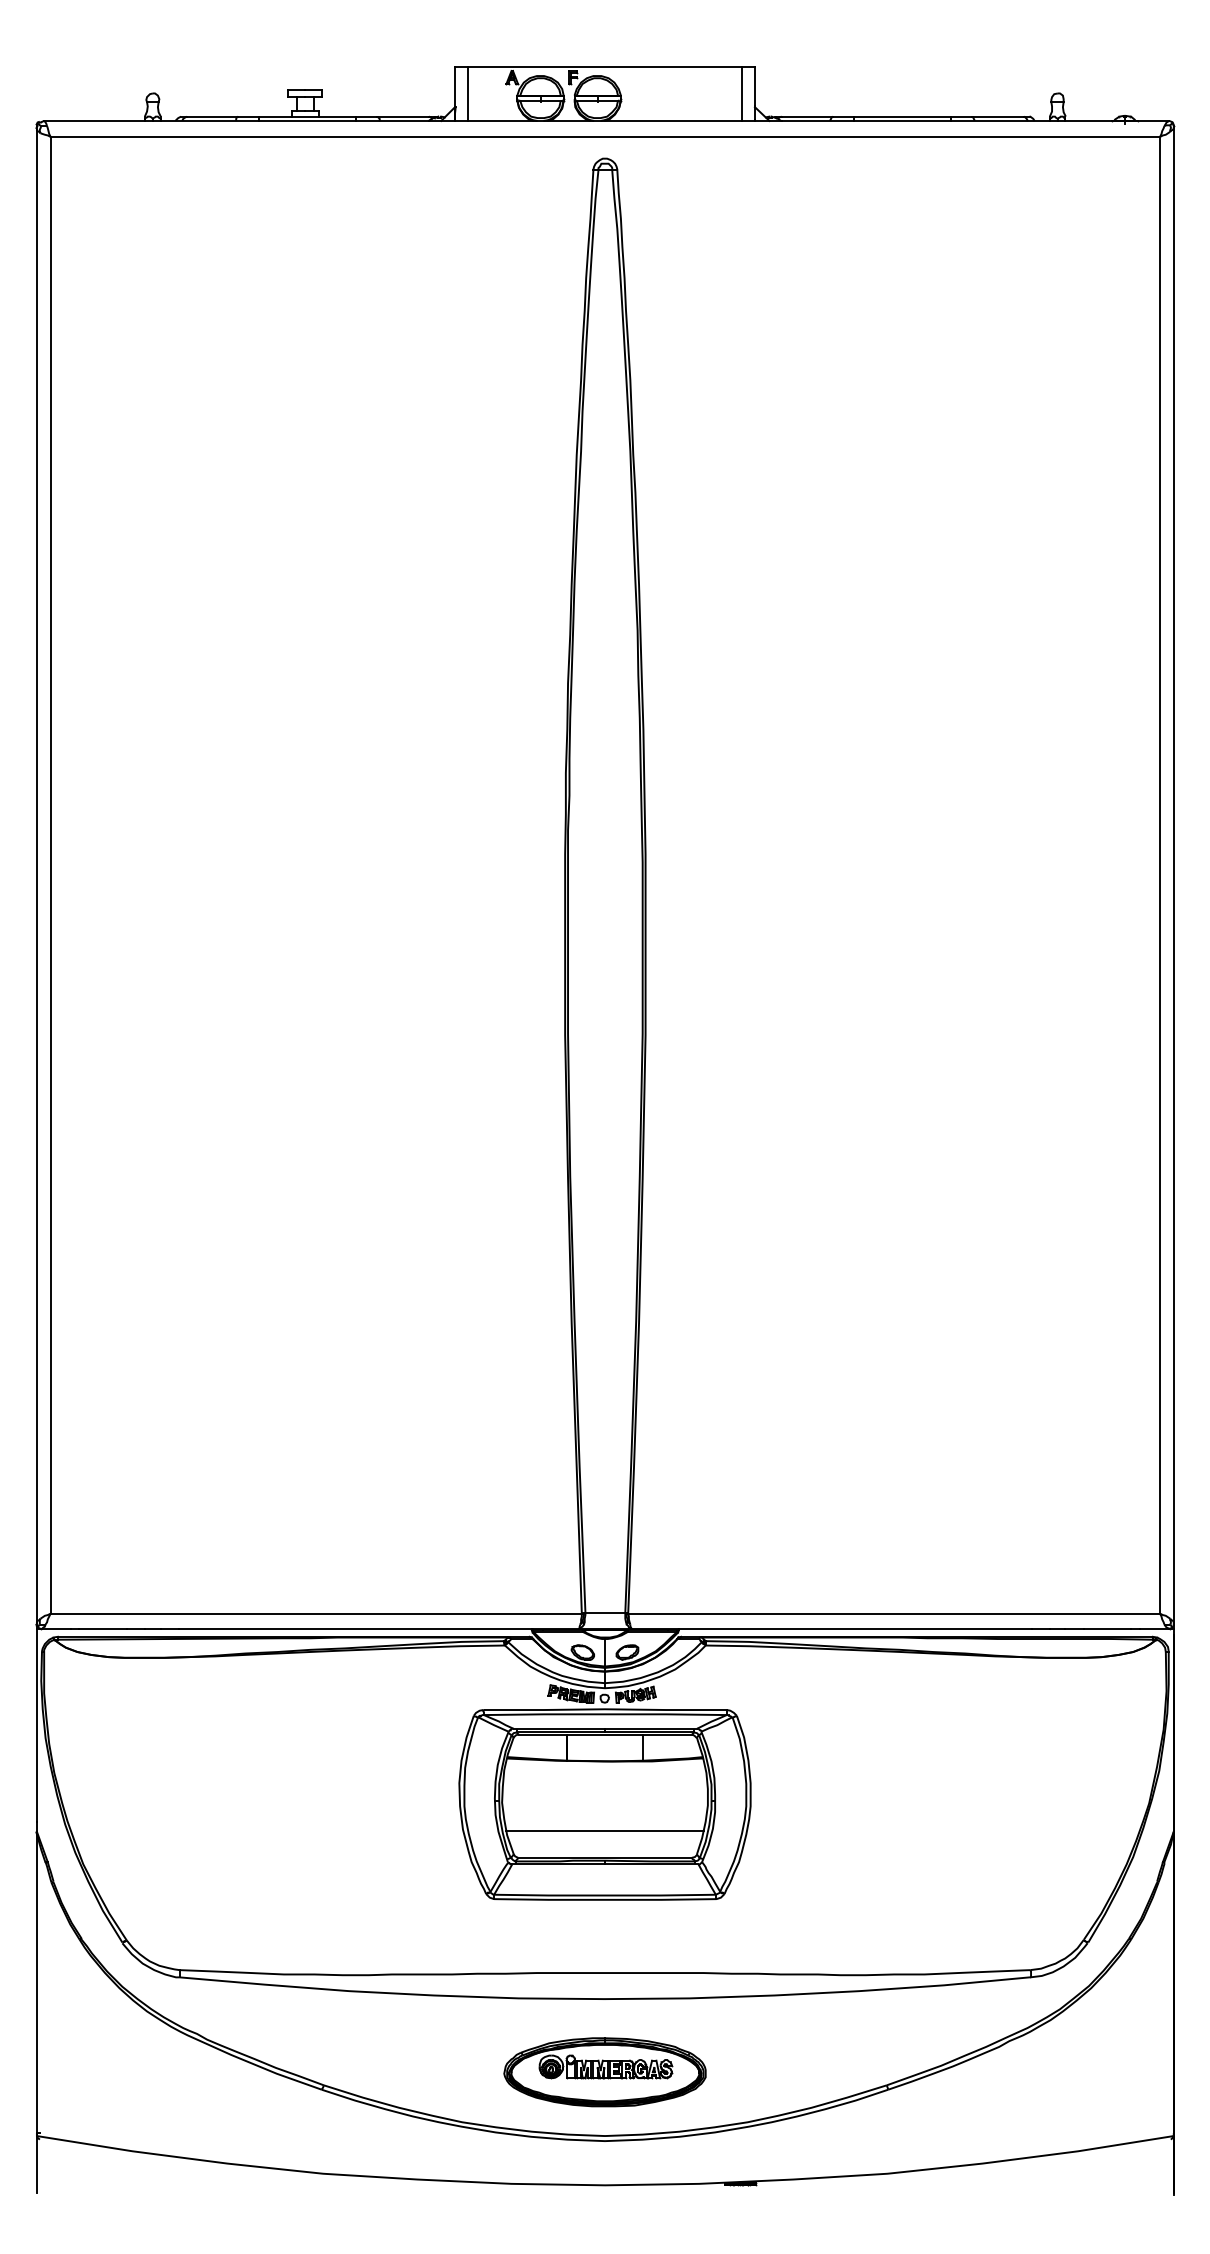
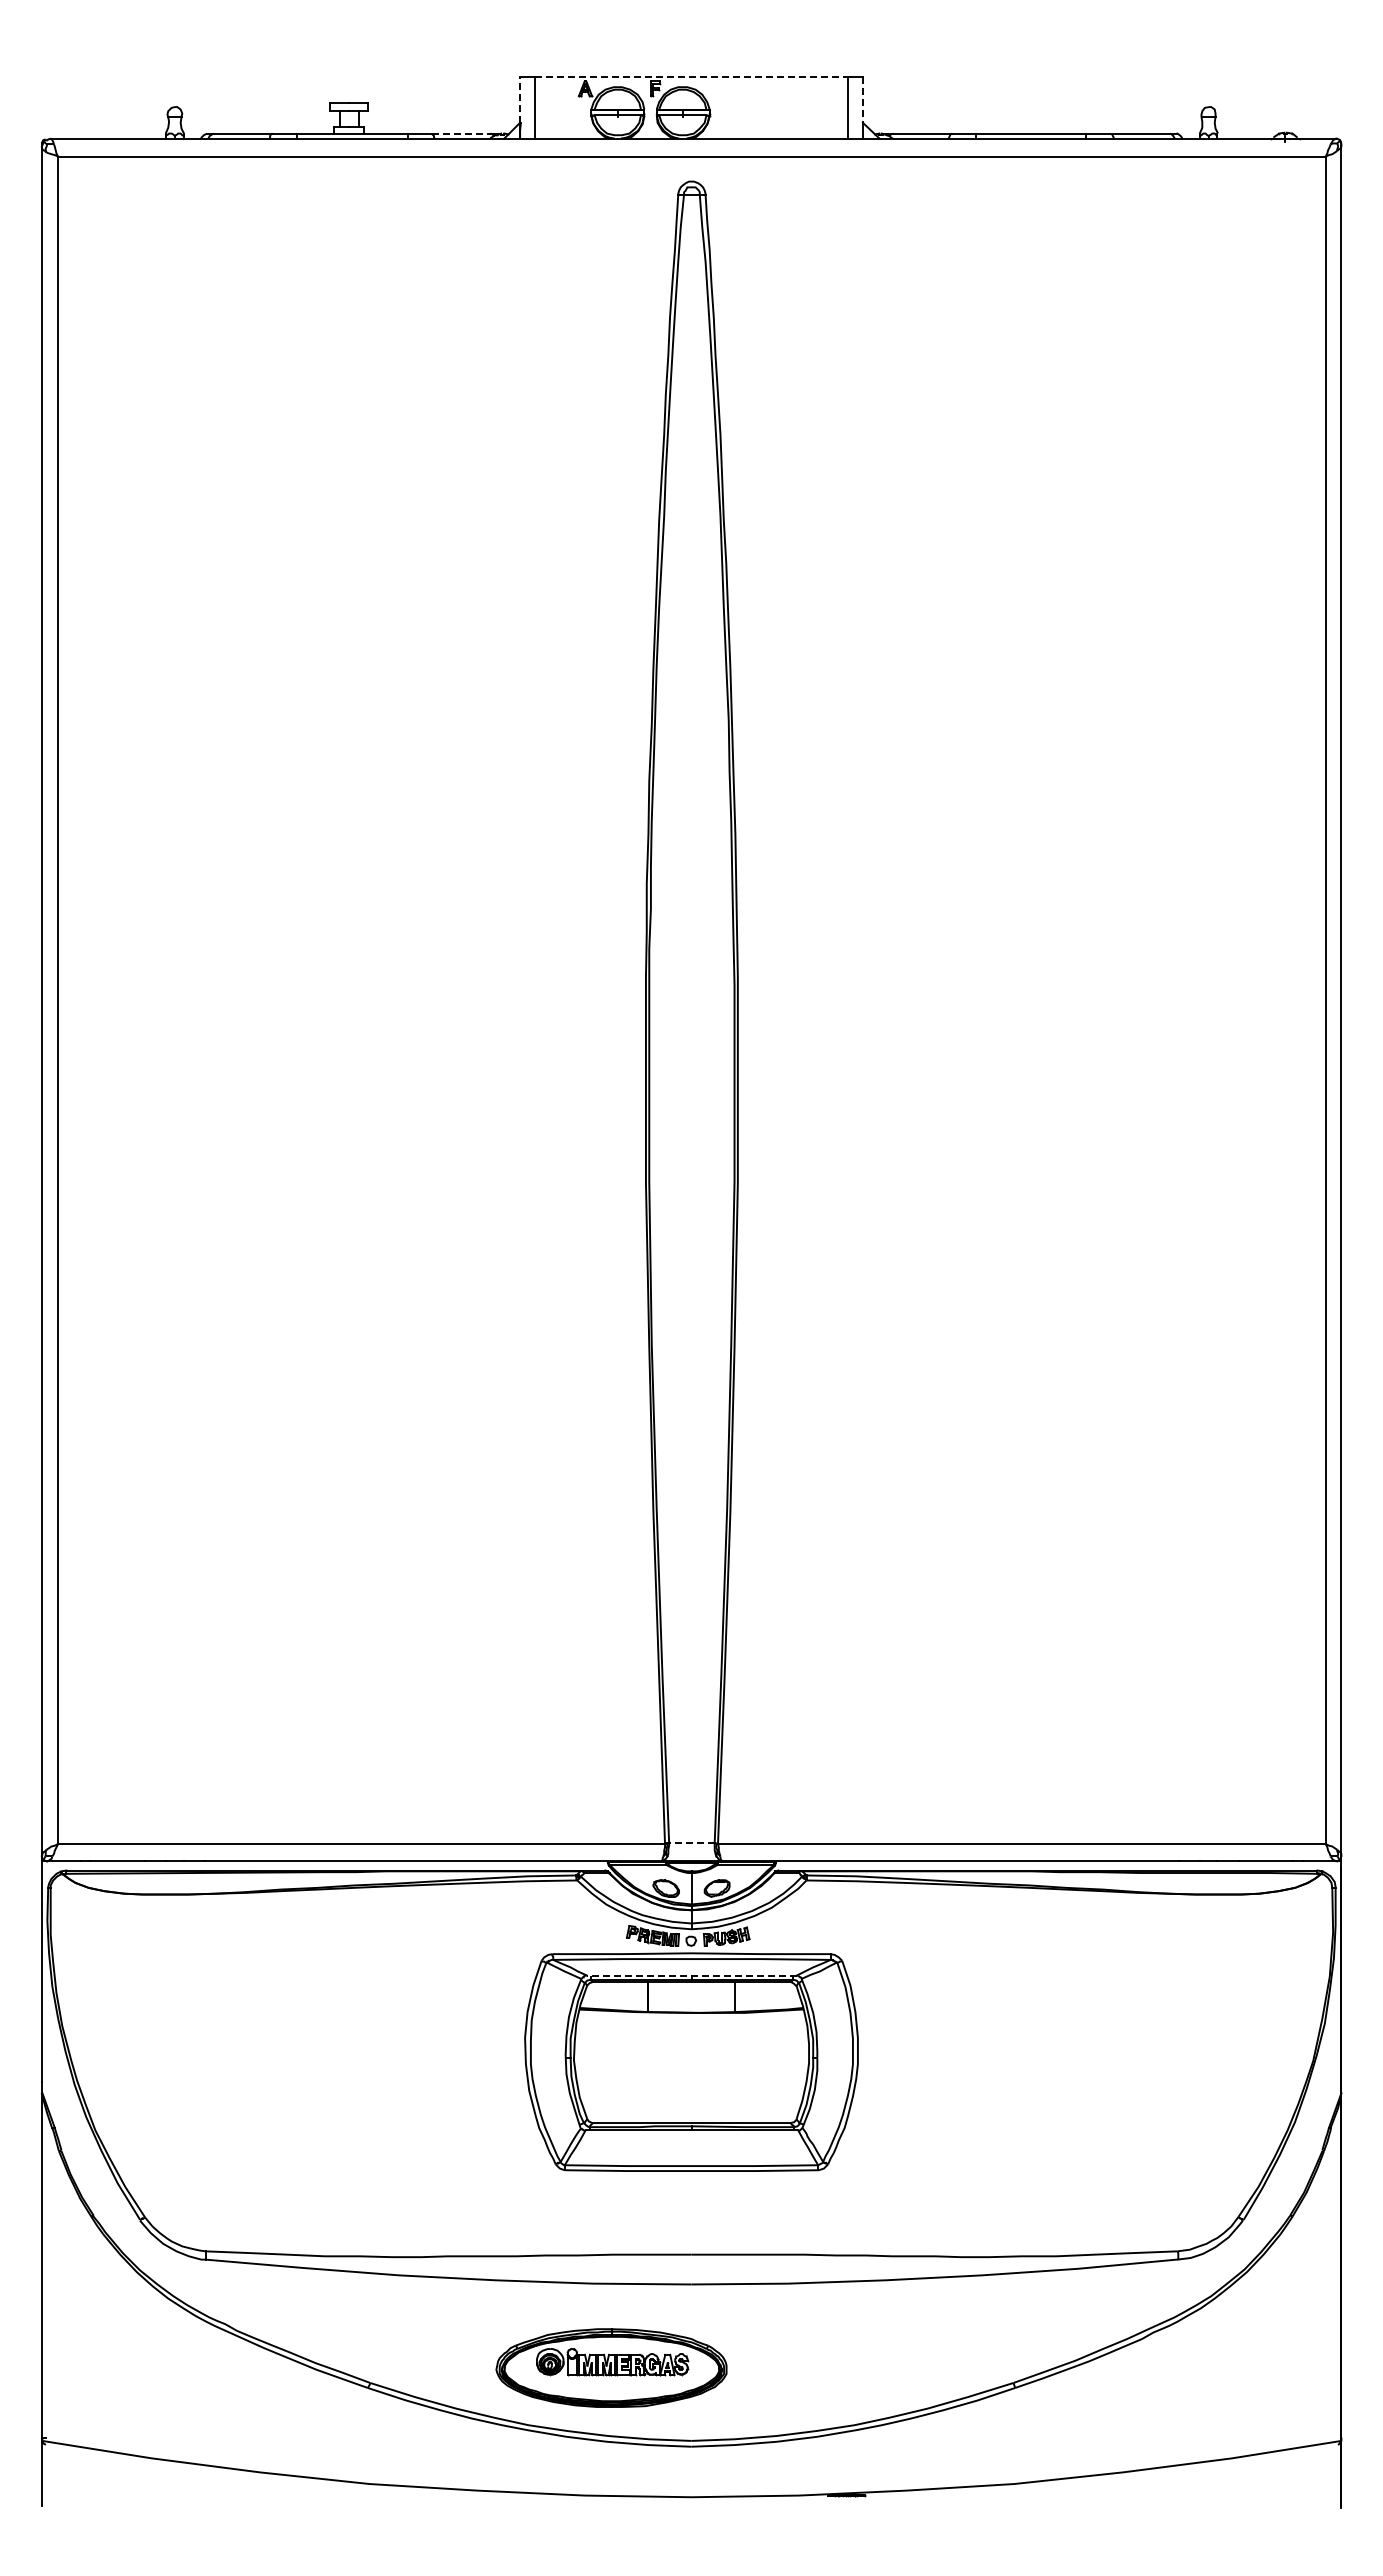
line: (605, 67) -> (691, 77), solid -> dashed
line: (455, 87) -> (520, 100), solid -> dashed
line: (754, 87) -> (862, 100), solid -> dashed
line: (403, 116) -> (461, 133), solid -> dashed
line: (605, 1613) -> (691, 1843), solid -> dashed
line: (605, 1728) -> (691, 1975), solid -> dashed
line: (605, 1831) -> (691, 2092), removed
part: (605, 2071) -> (611, 2367), moved

